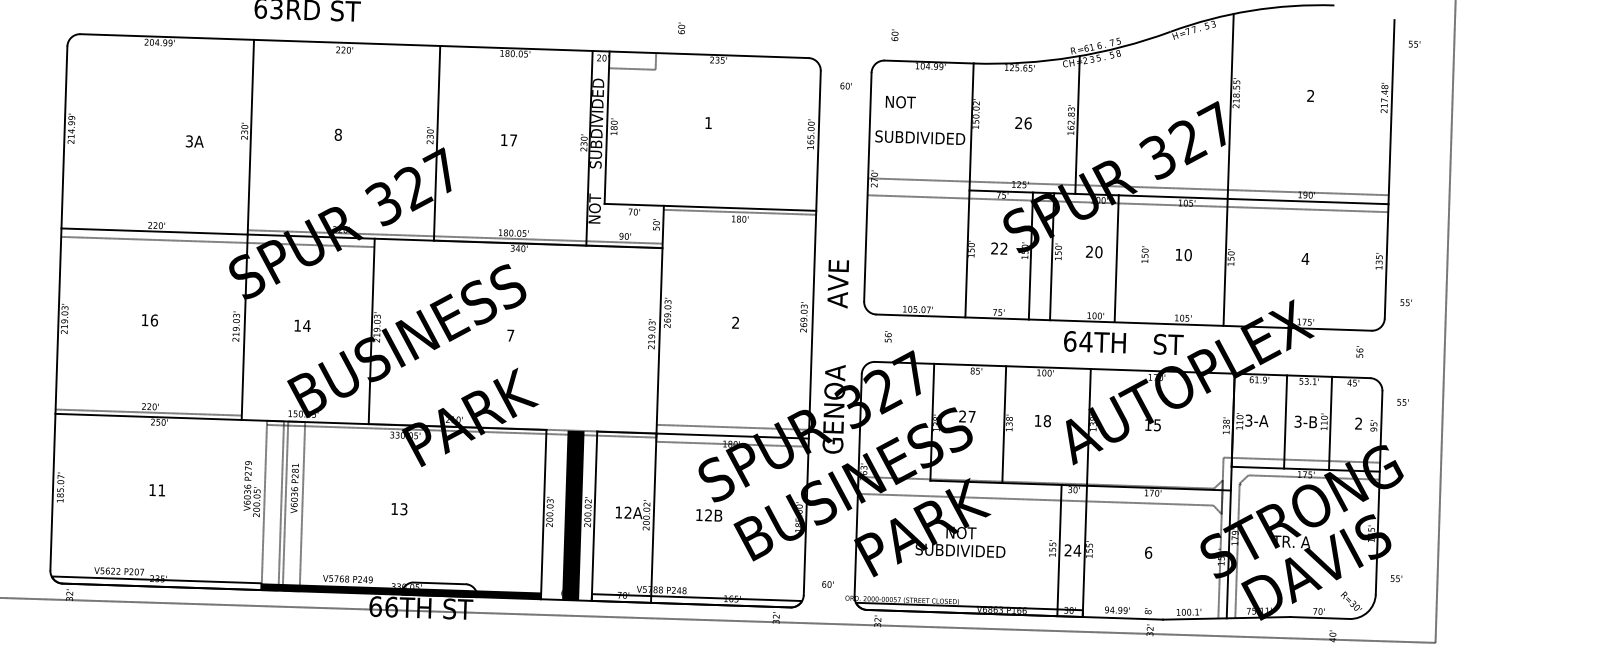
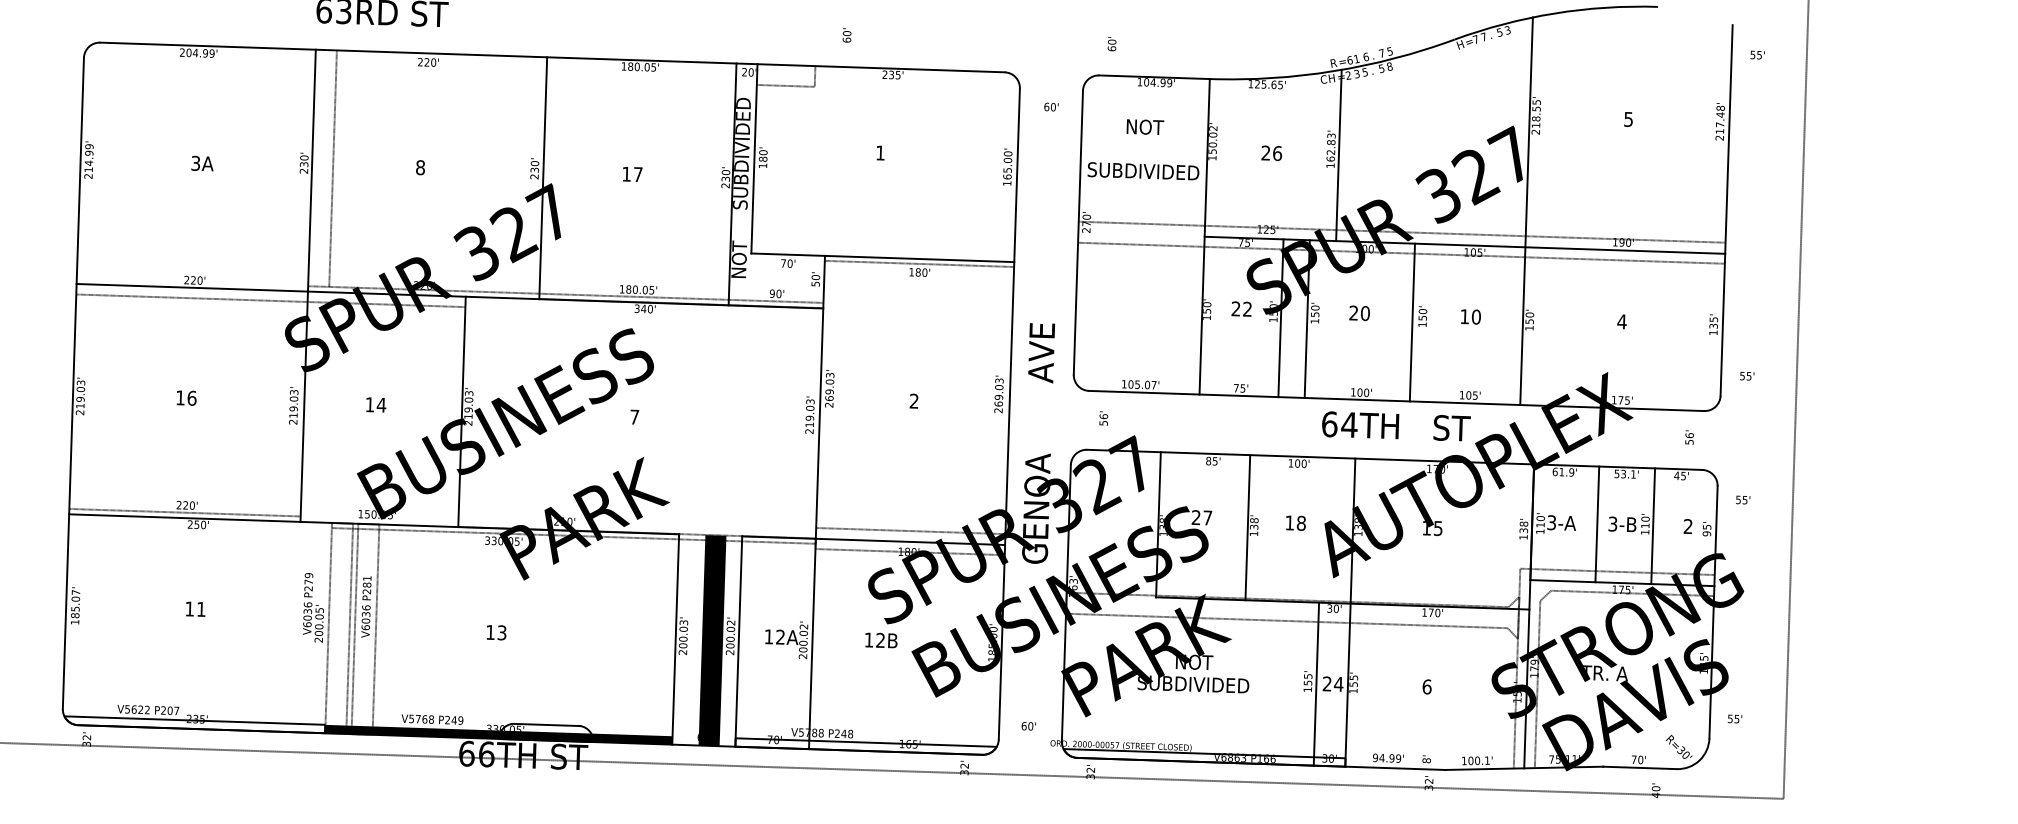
text: (1310, 95) -> (1628, 118), 2 -> 5
text: (900, 101) -> (1145, 126), moved
line: (267, 135) -> (332, 168), added
text: (194, 141) -> (202, 163), moved
line: (1116, 258) -> (1412, 322), moved

